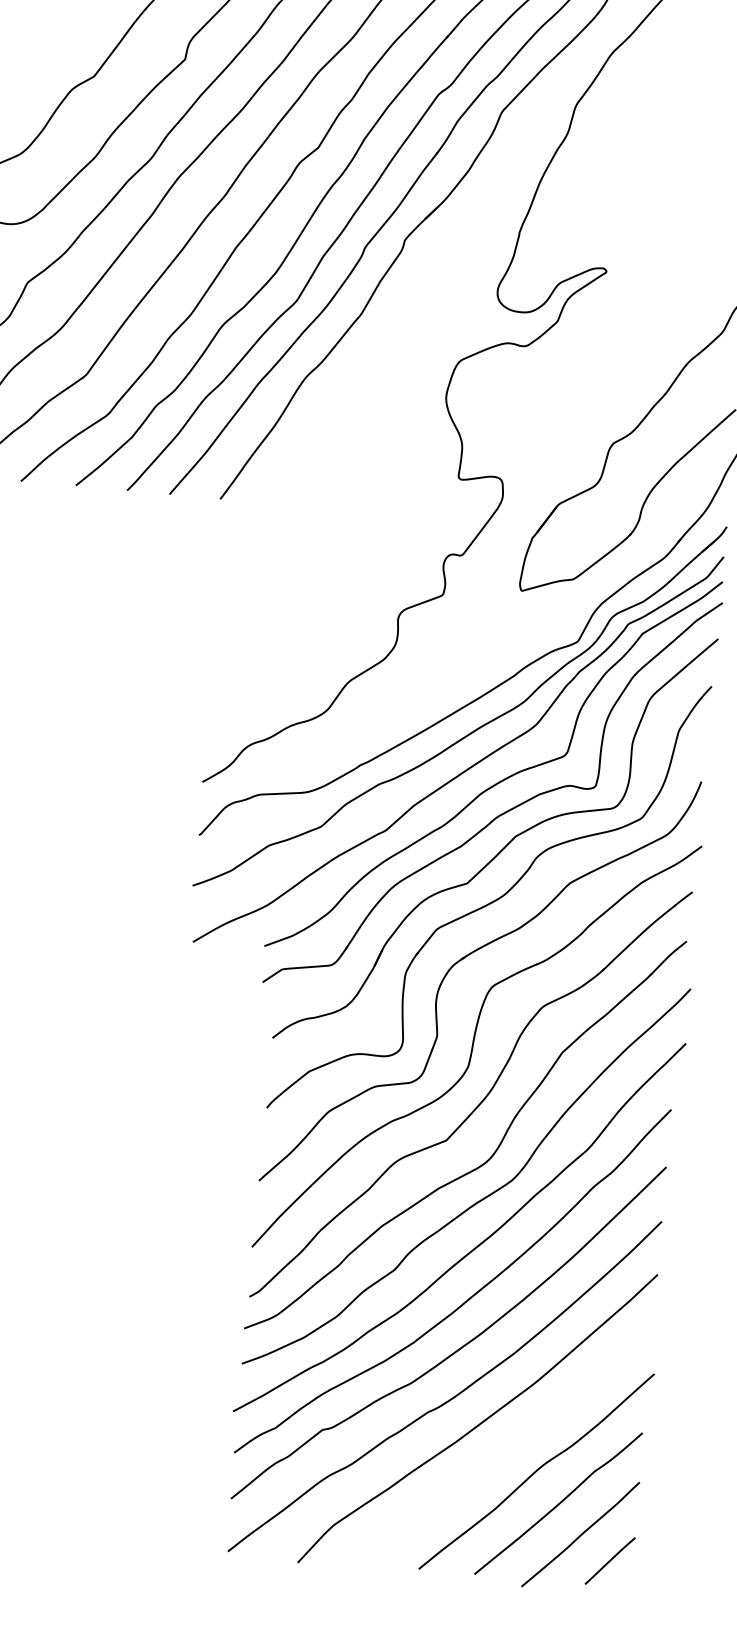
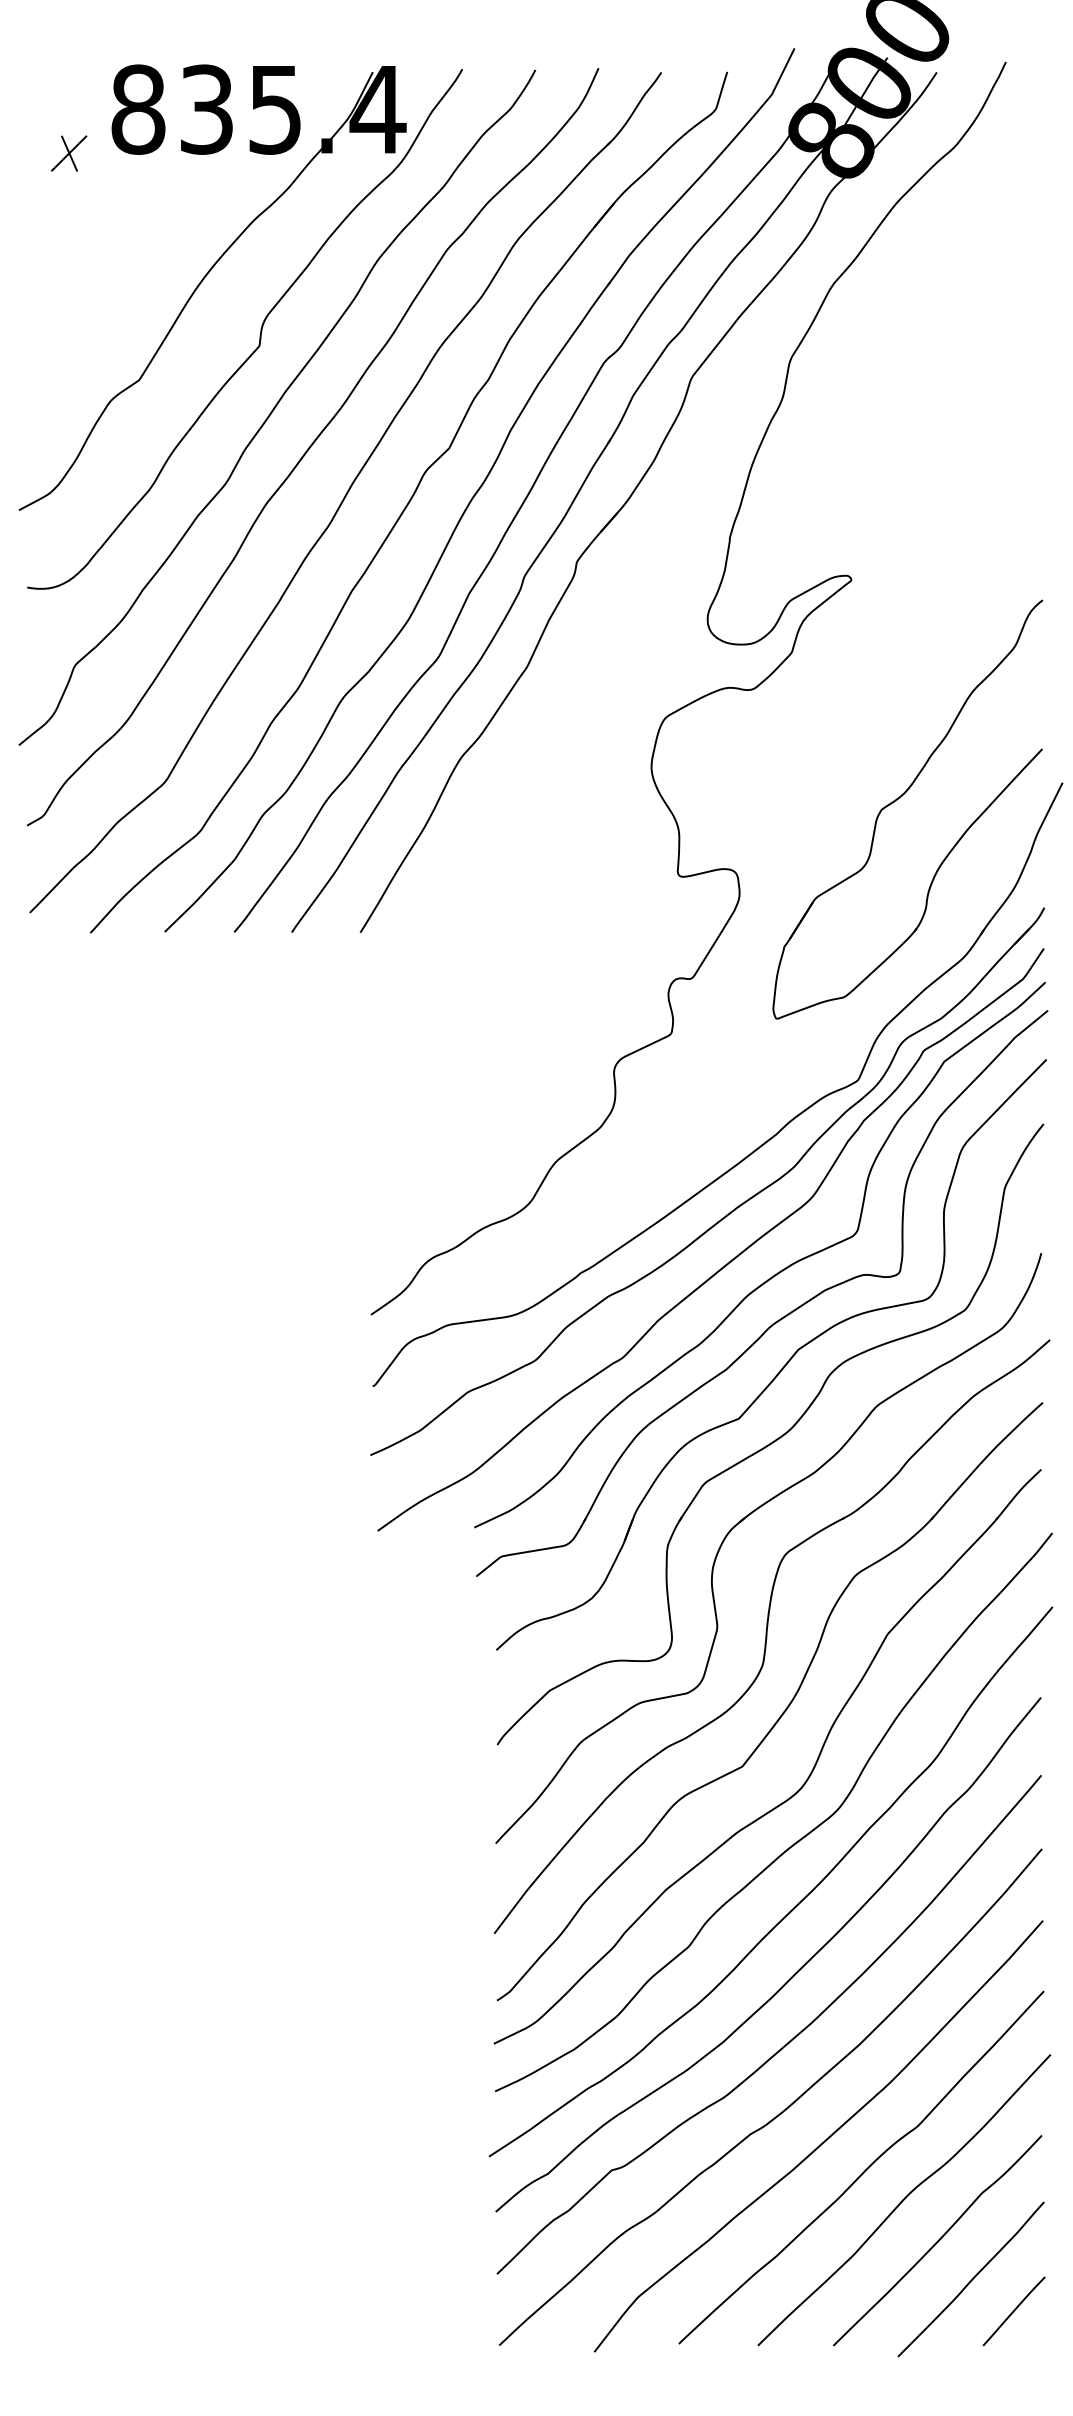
curve: (509, 1446) -> (864, 2170), added

